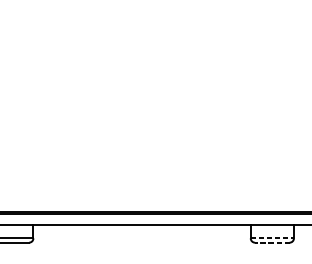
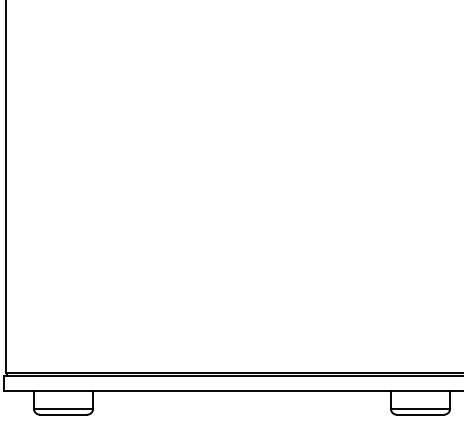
line: (272, 238) -> (420, 408), dashed -> solid
line: (272, 242) -> (420, 414), dashed -> solid

